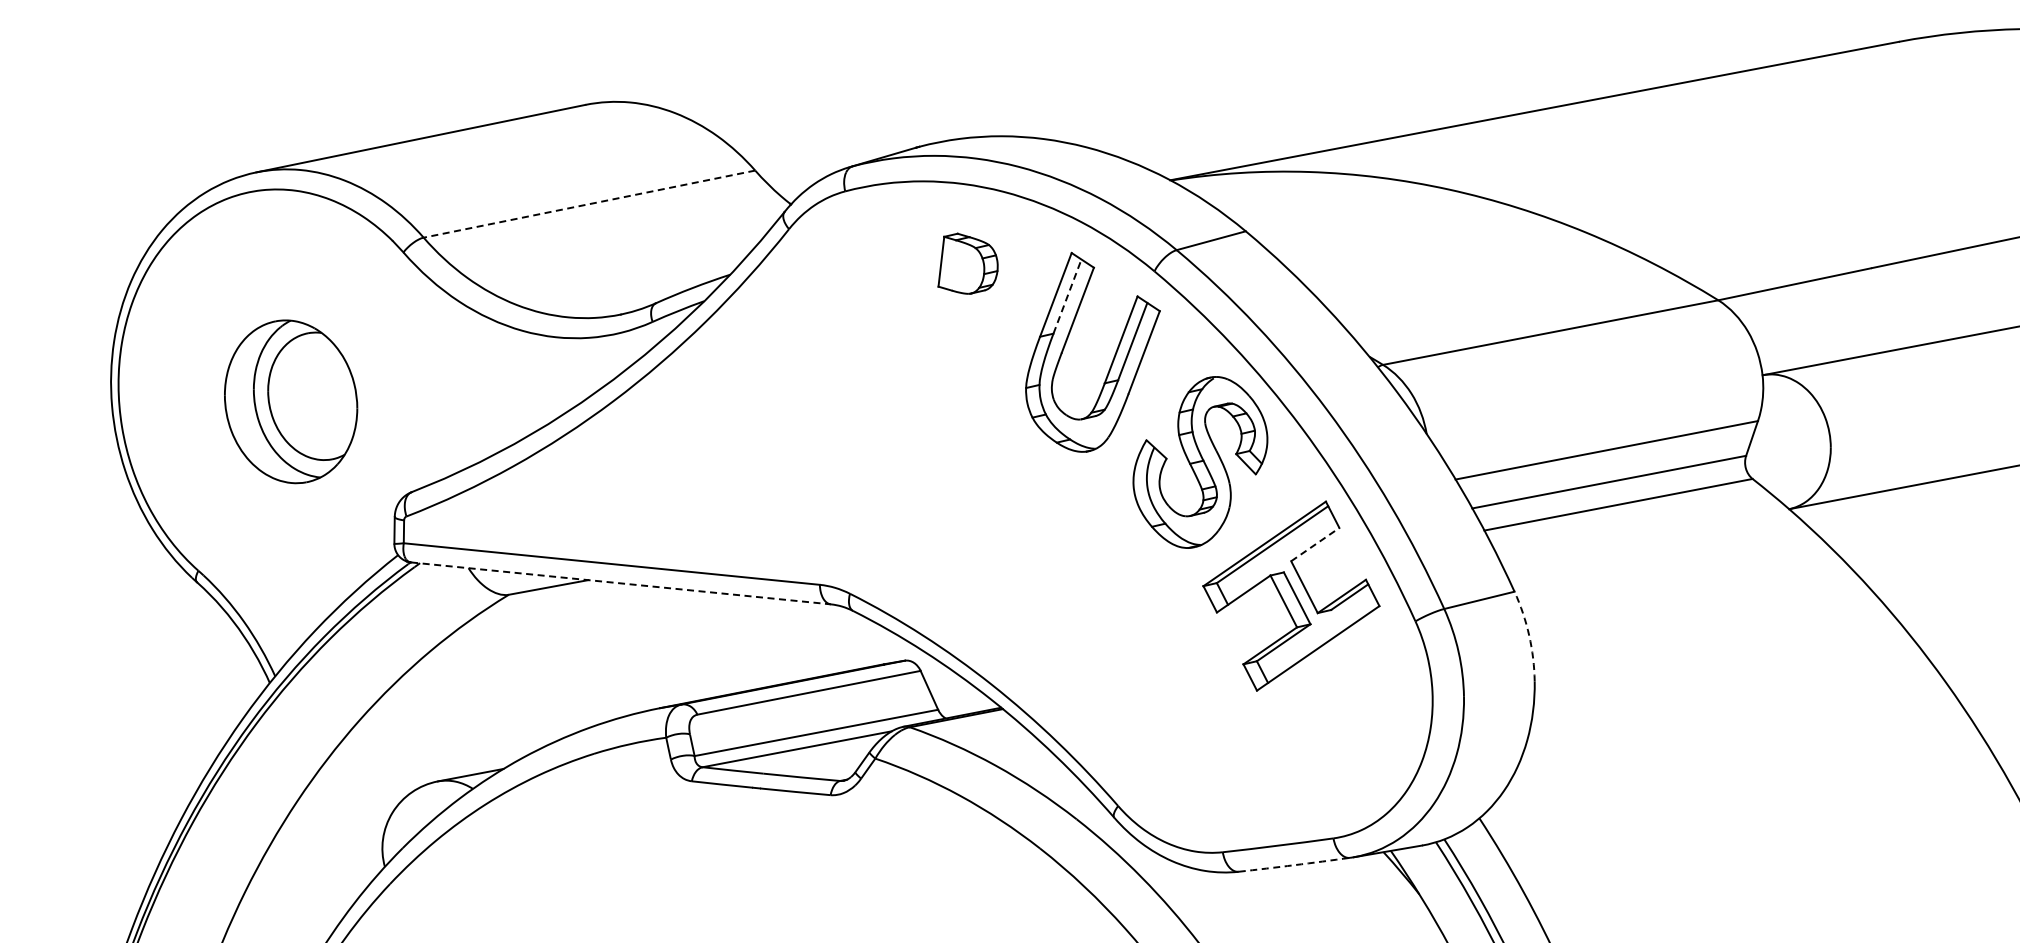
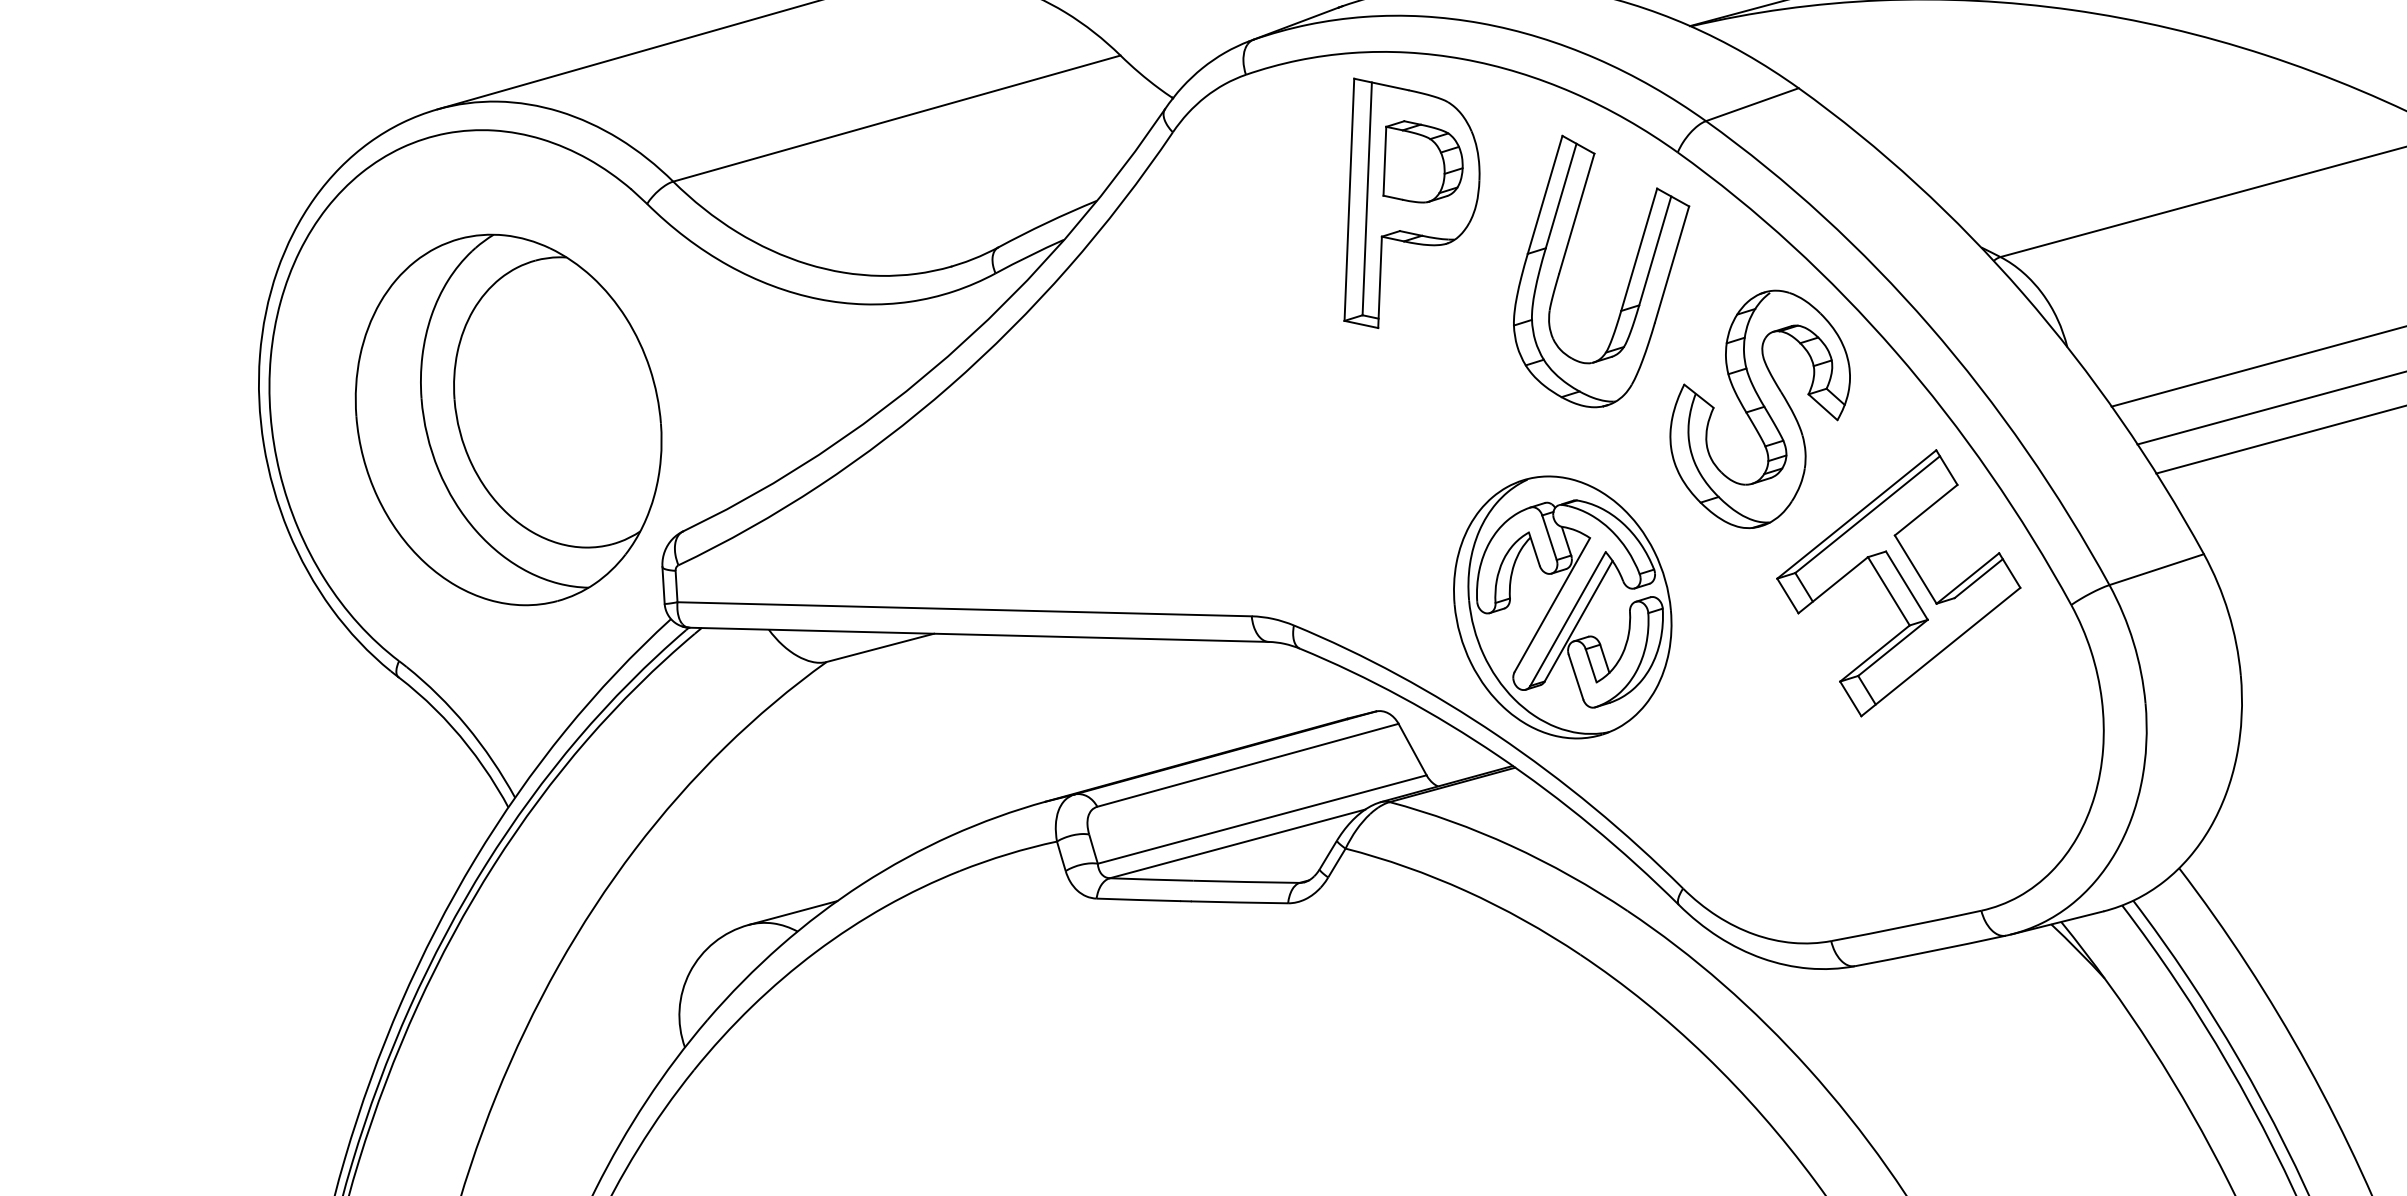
line: (588, 204) -> (895, 119), dashed -> solid
part: (956, 291) -> (1408, 200), added
line: (1067, 296) -> (1561, 195), dashed -> solid
part: (290, 401) -> (507, 419), size x1.67
line: (1315, 544) -> (1926, 510), dashed -> solid
line: (621, 583) -> (979, 634), dashed -> solid
part: (1045, 595) -> (1561, 607), added
arc: (1529, 635) -> (2228, 612), dashed -> solid
arc: (1294, 865) -> (1930, 951), dashed -> solid

